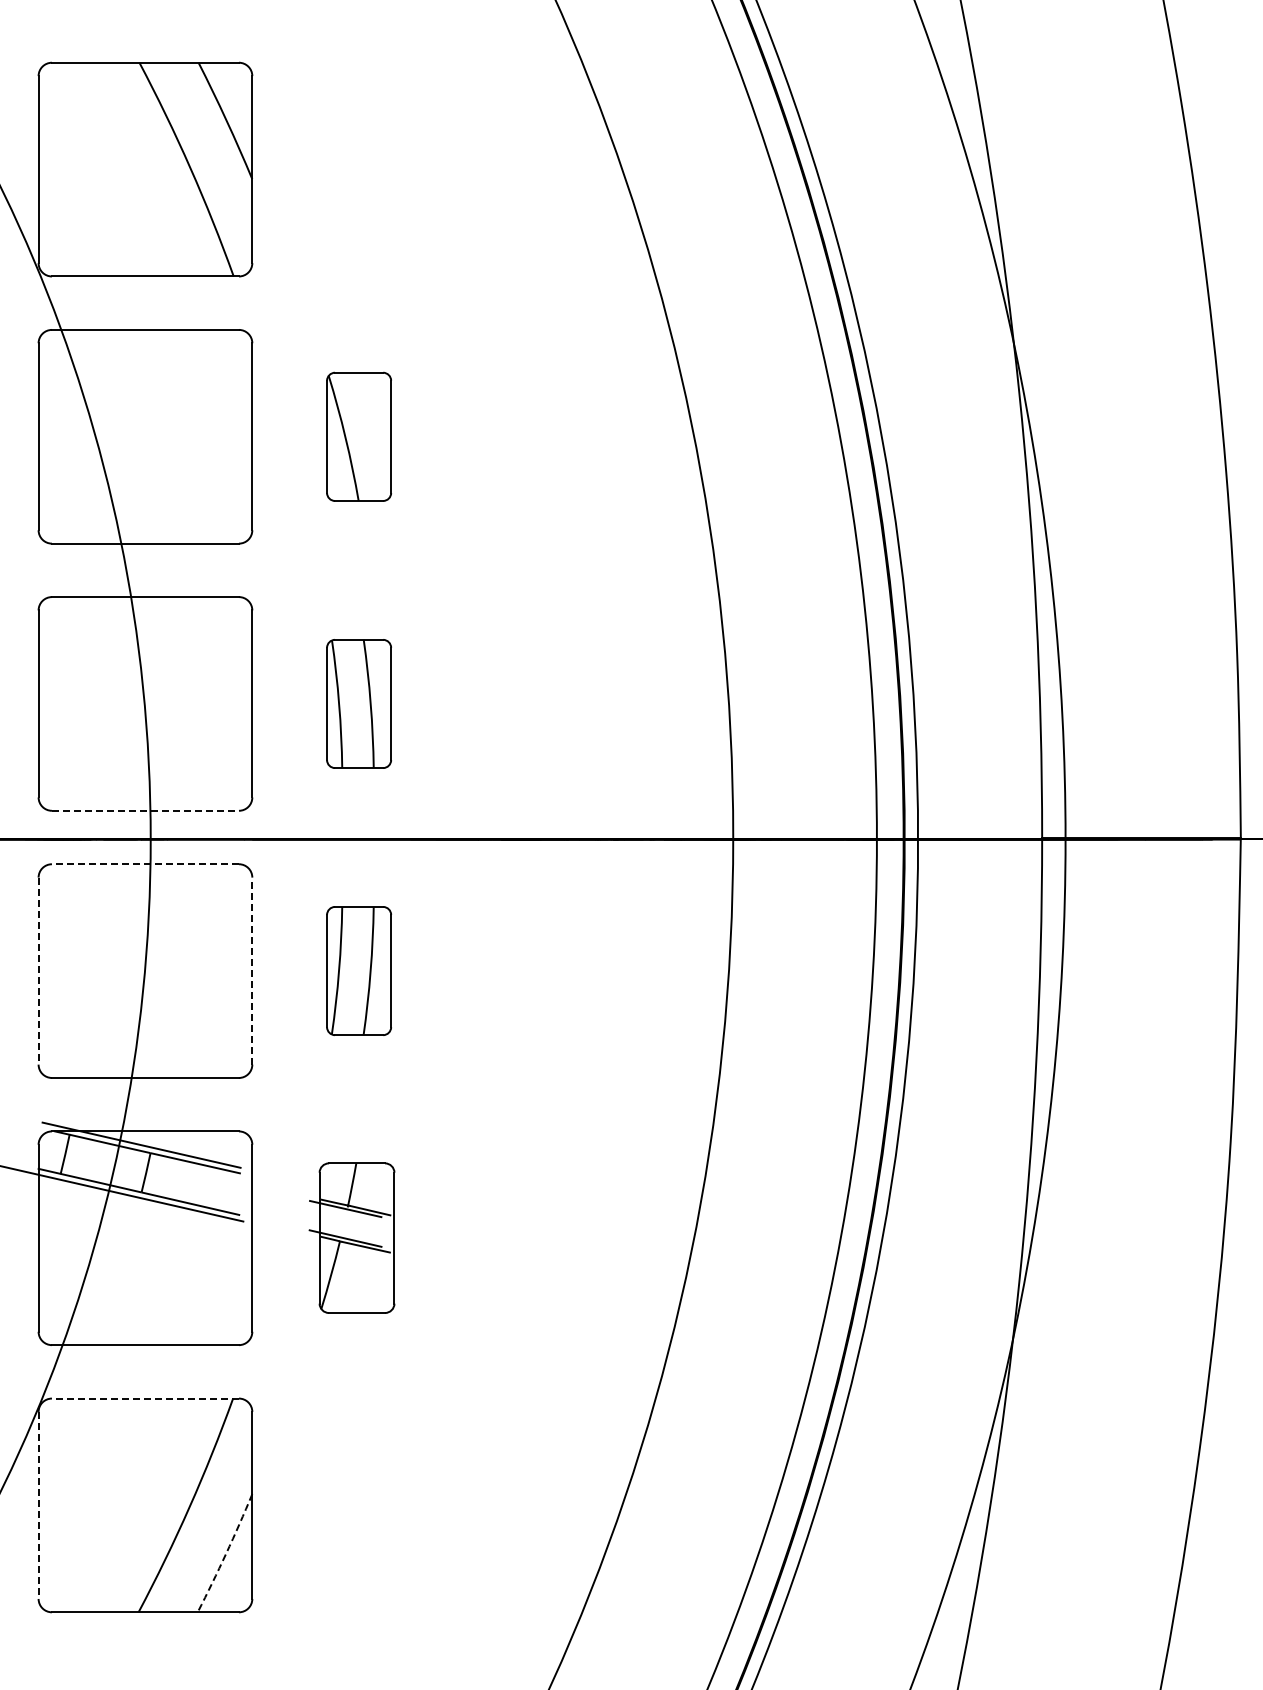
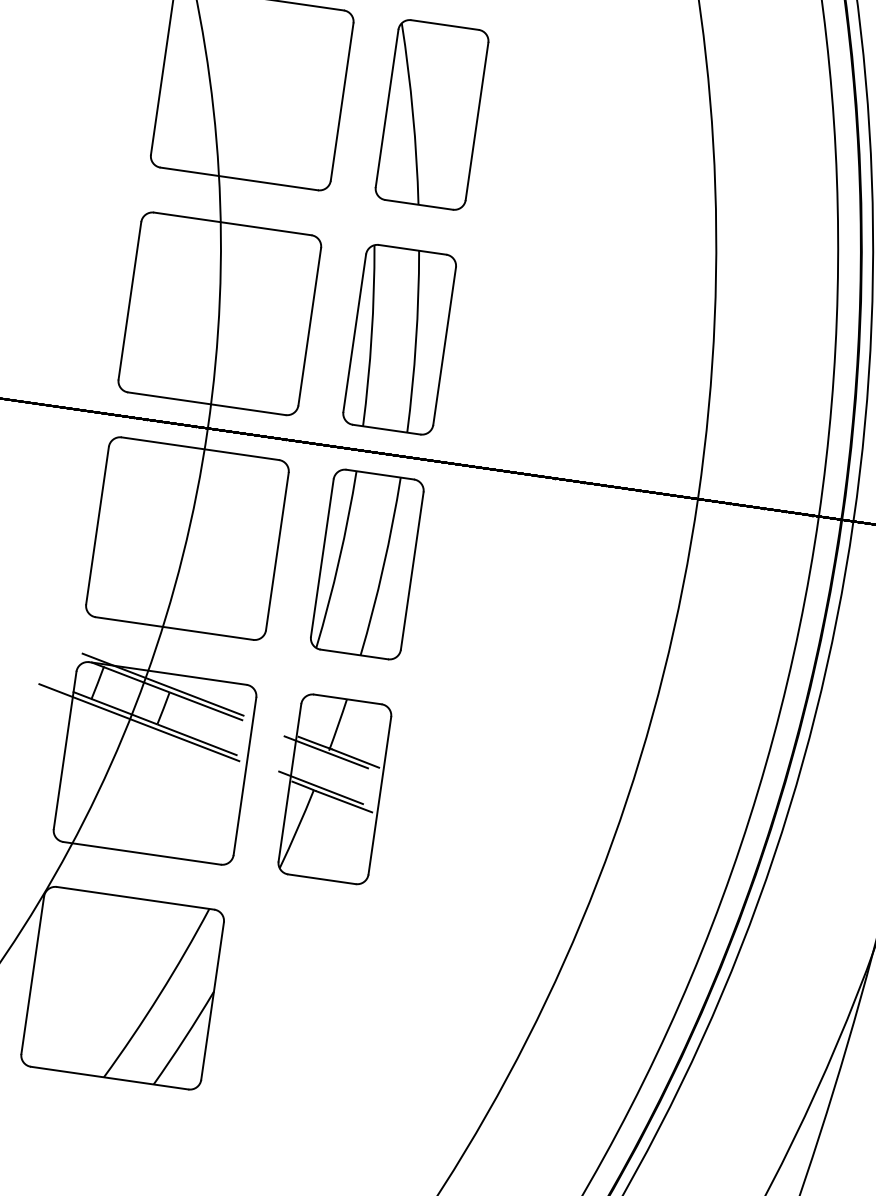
part: (358, 436) -> (431, 114), size x1.67
part: (358, 703) -> (399, 339), size x1.67
line: (145, 810) -> (206, 403), dashed -> solid
line: (145, 864) -> (200, 448), dashed -> solid
part: (358, 970) -> (366, 563), size x1.67
line: (38, 971) -> (97, 525), dashed -> solid
line: (252, 971) -> (277, 551), dashed -> solid
part: (351, 1237) -> (328, 787), size x1.43
line: (145, 1398) -> (135, 898), dashed -> solid
line: (38, 1505) -> (32, 975), dashed -> solid
arc: (226, 1553) -> (185, 1038), dashed -> solid

